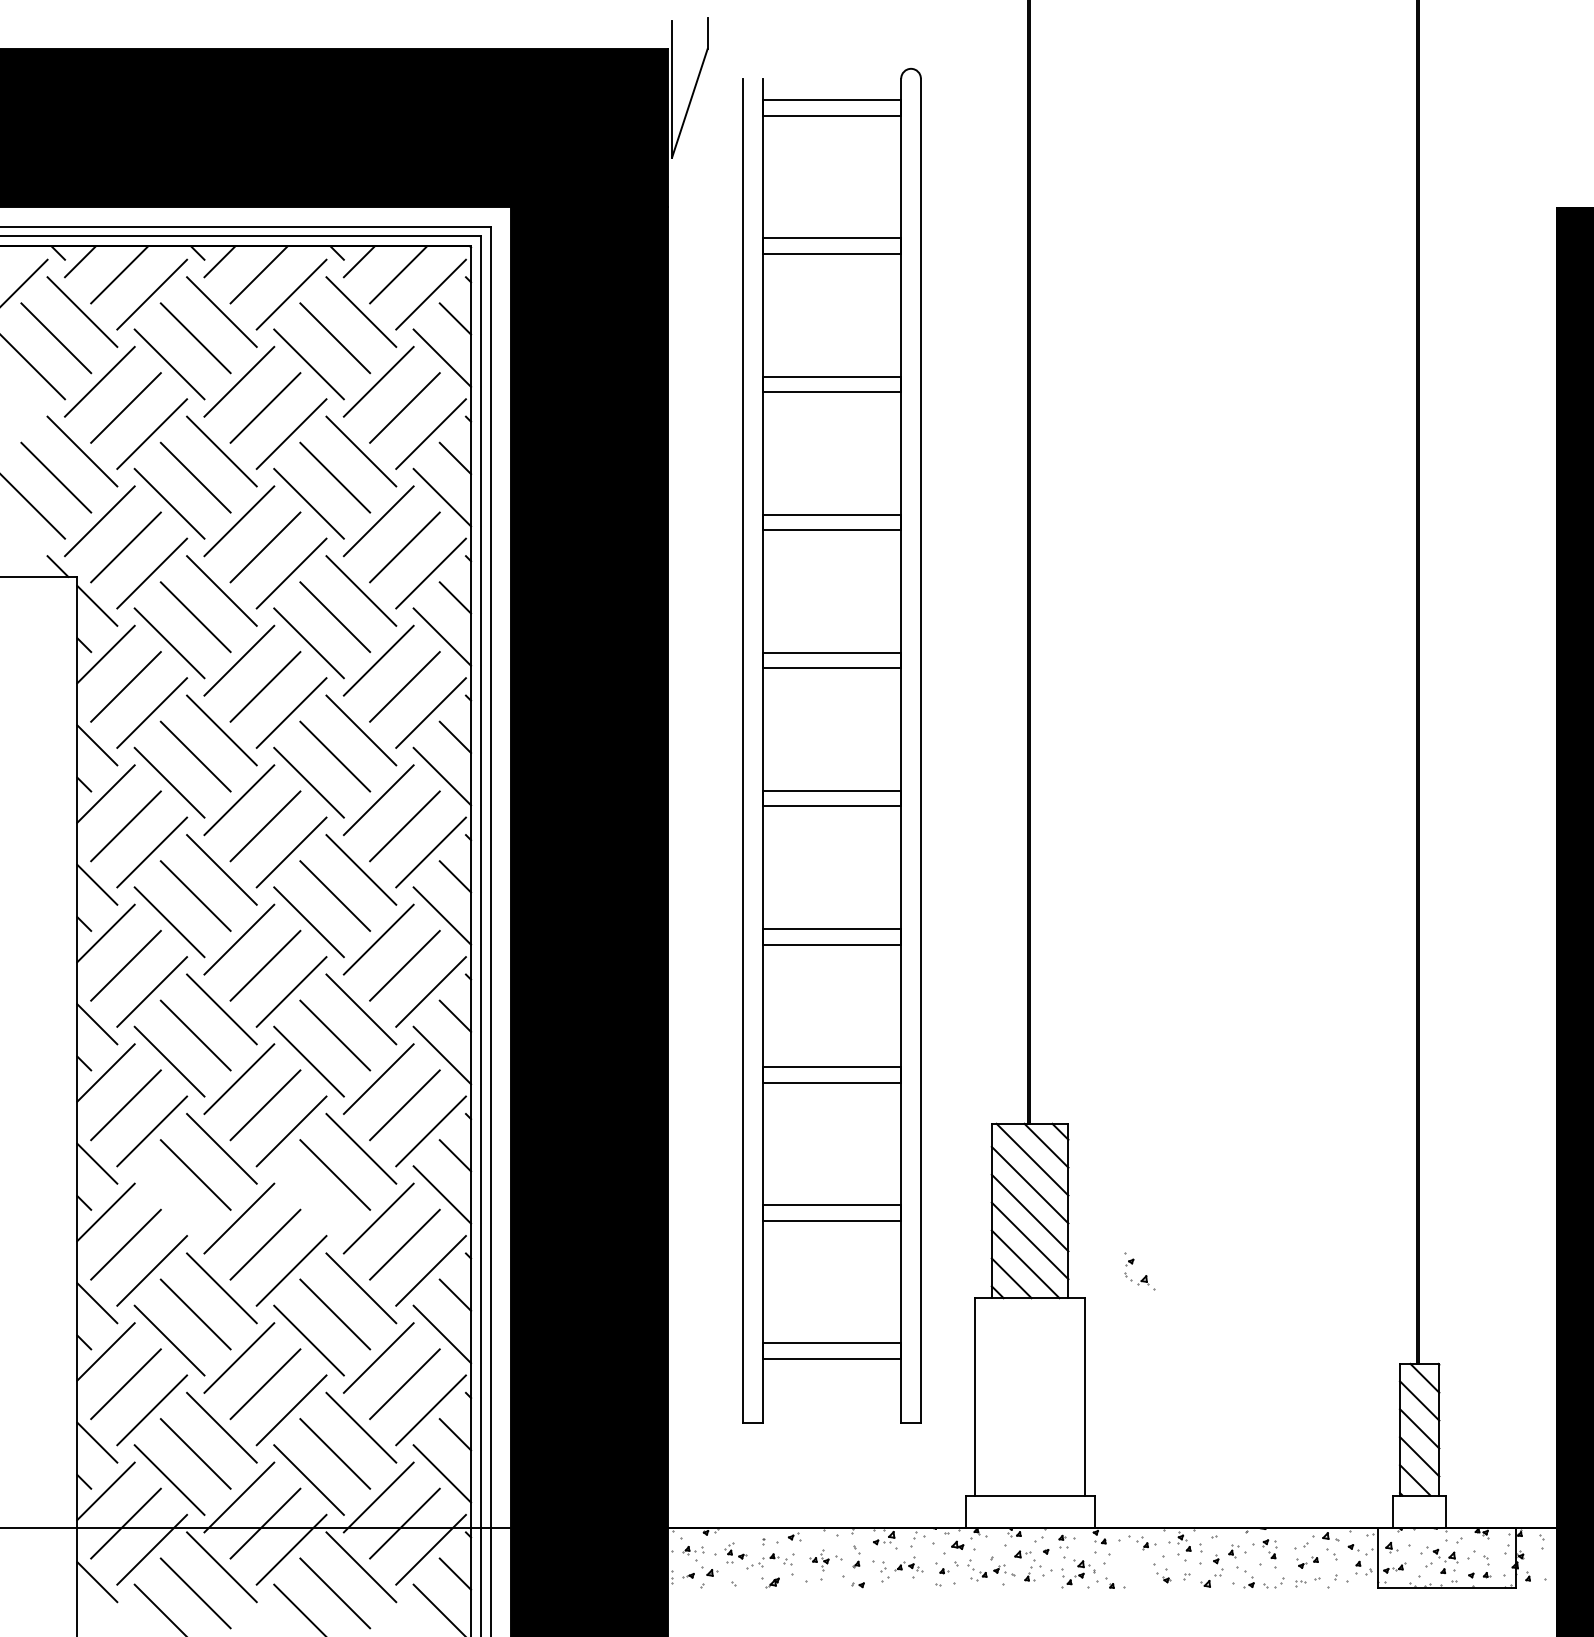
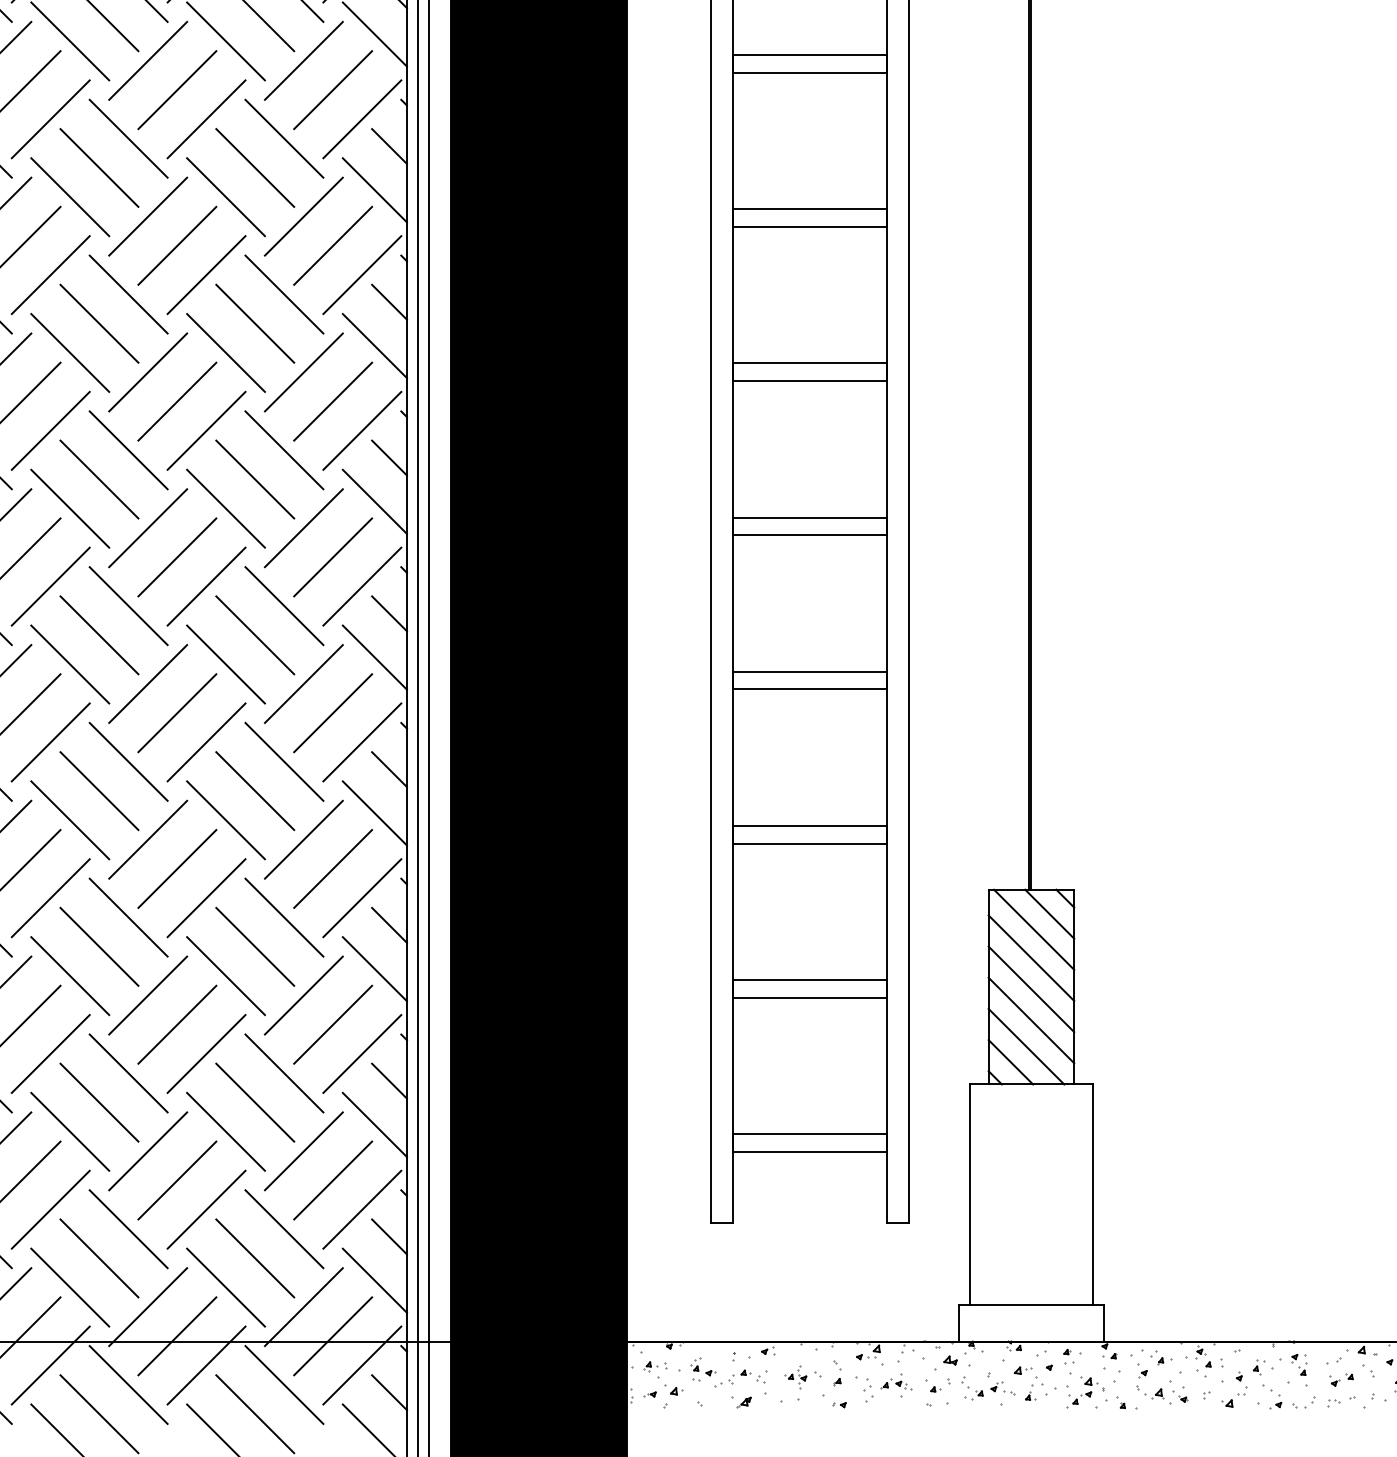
line: (308, 1200) -> (225, 975), added
line: (169, 1201) -> (70, 976), added
part: (1144, 1276) -> (1159, 1389), moved

